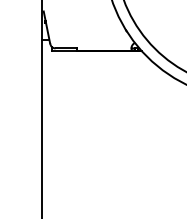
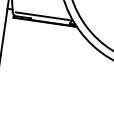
line: (92, 43) -> (42, 16), added

